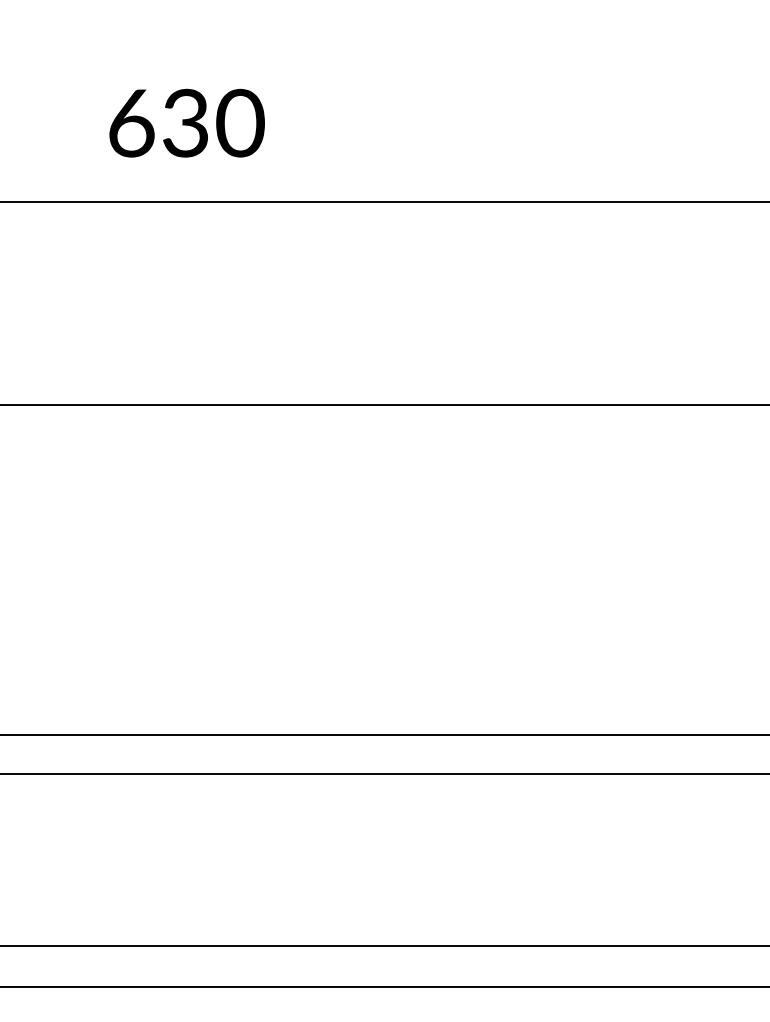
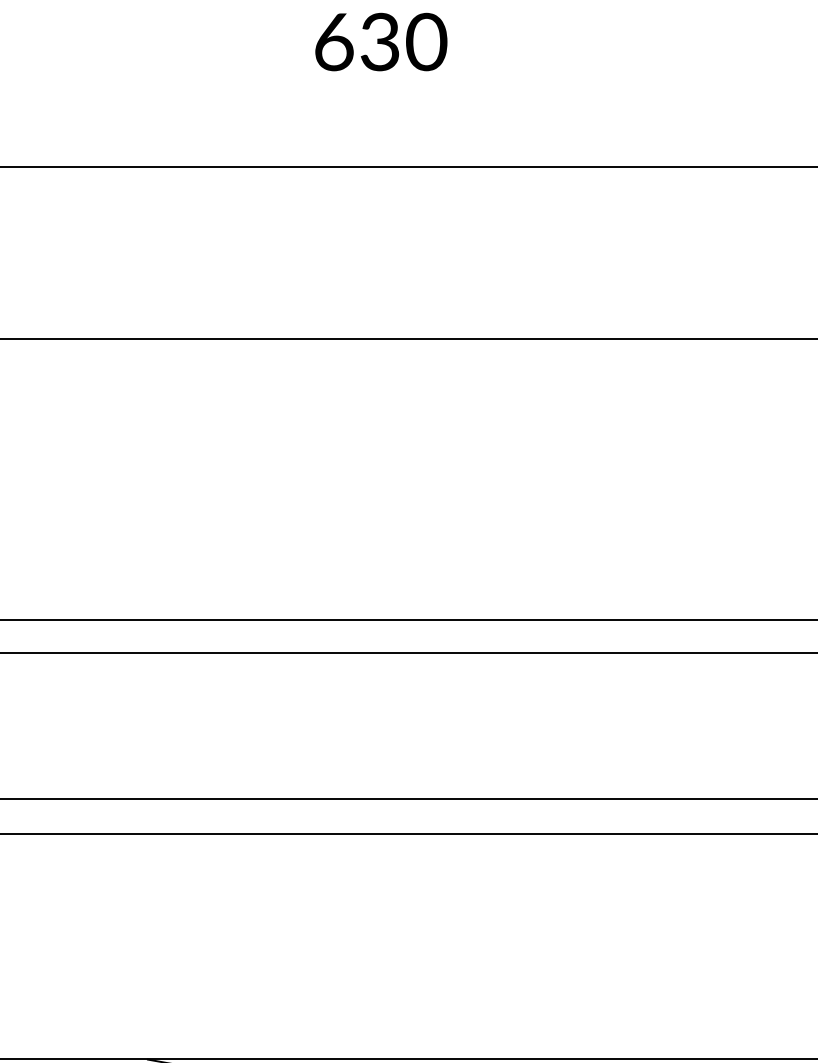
text: (187, 122) -> (381, 41), moved

